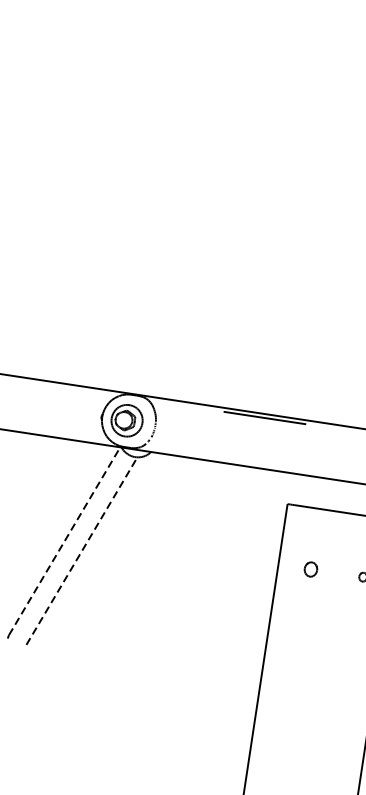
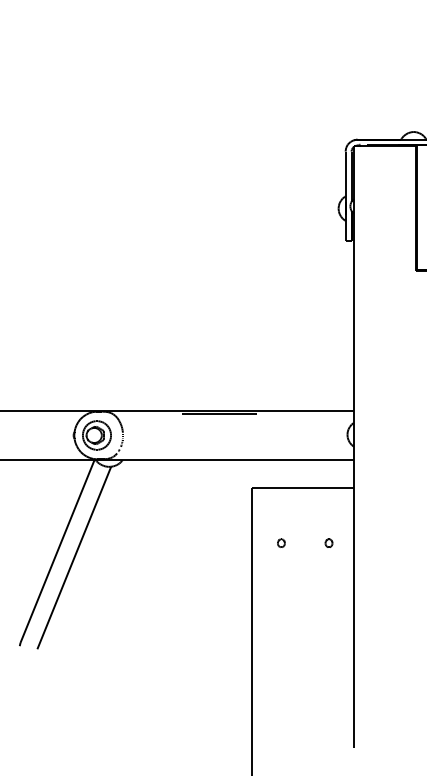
line: (64, 541) -> (57, 551), dashed -> solid
line: (82, 550) -> (74, 557), dashed -> solid
part: (311, 568) -> (281, 542), size x0.62

